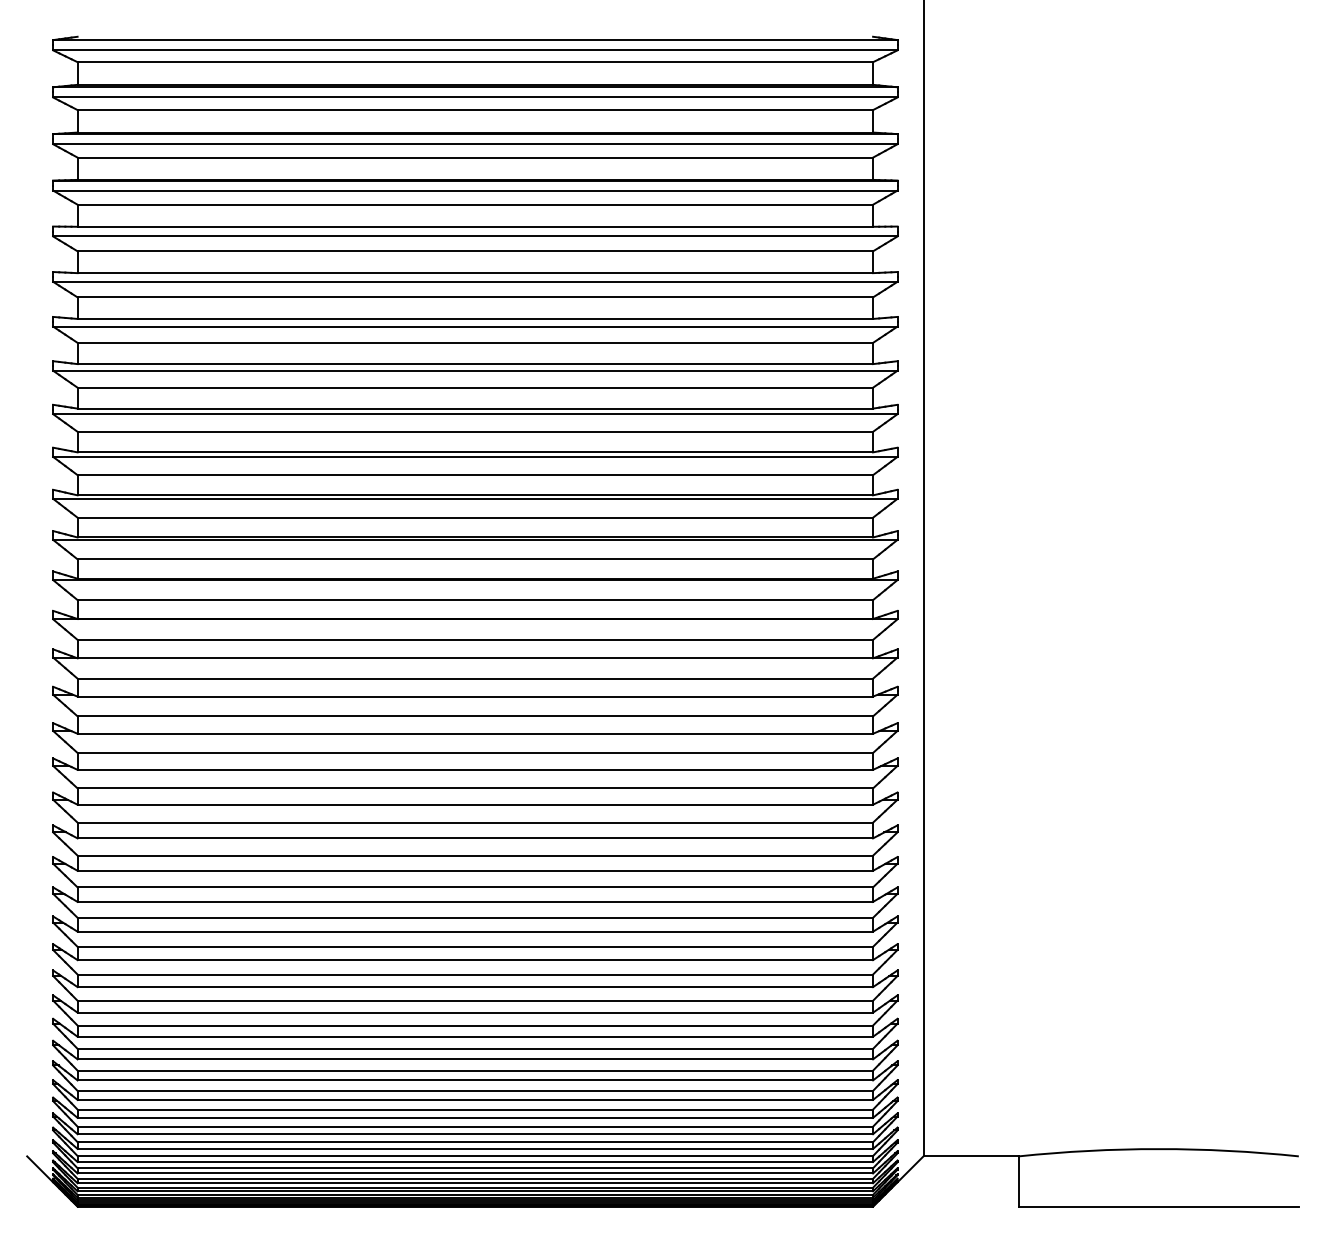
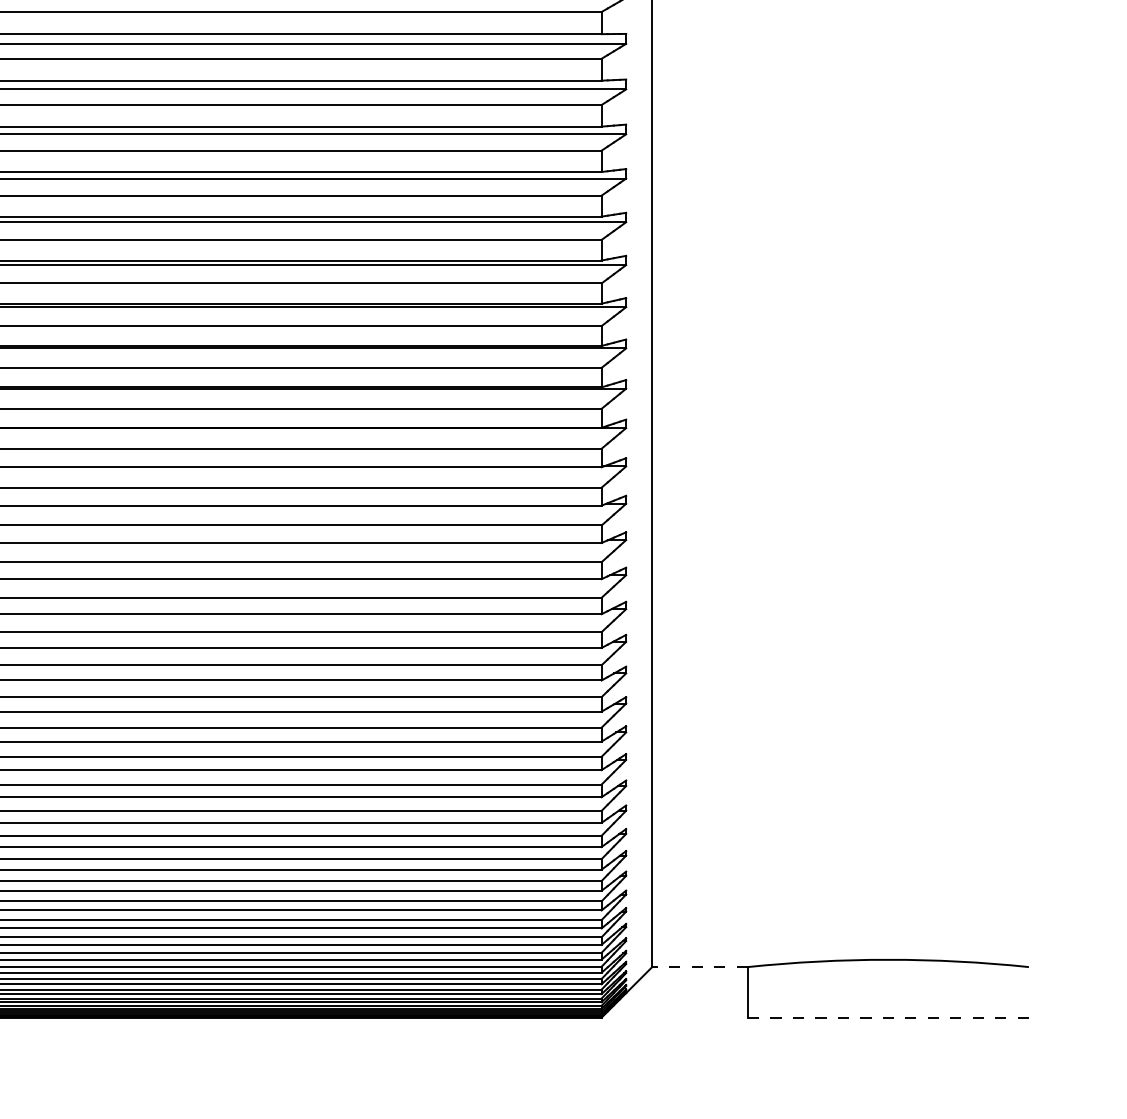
line: (971, 1156) -> (700, 967), solid -> dashed
line: (1158, 1206) -> (888, 1017), solid -> dashed

